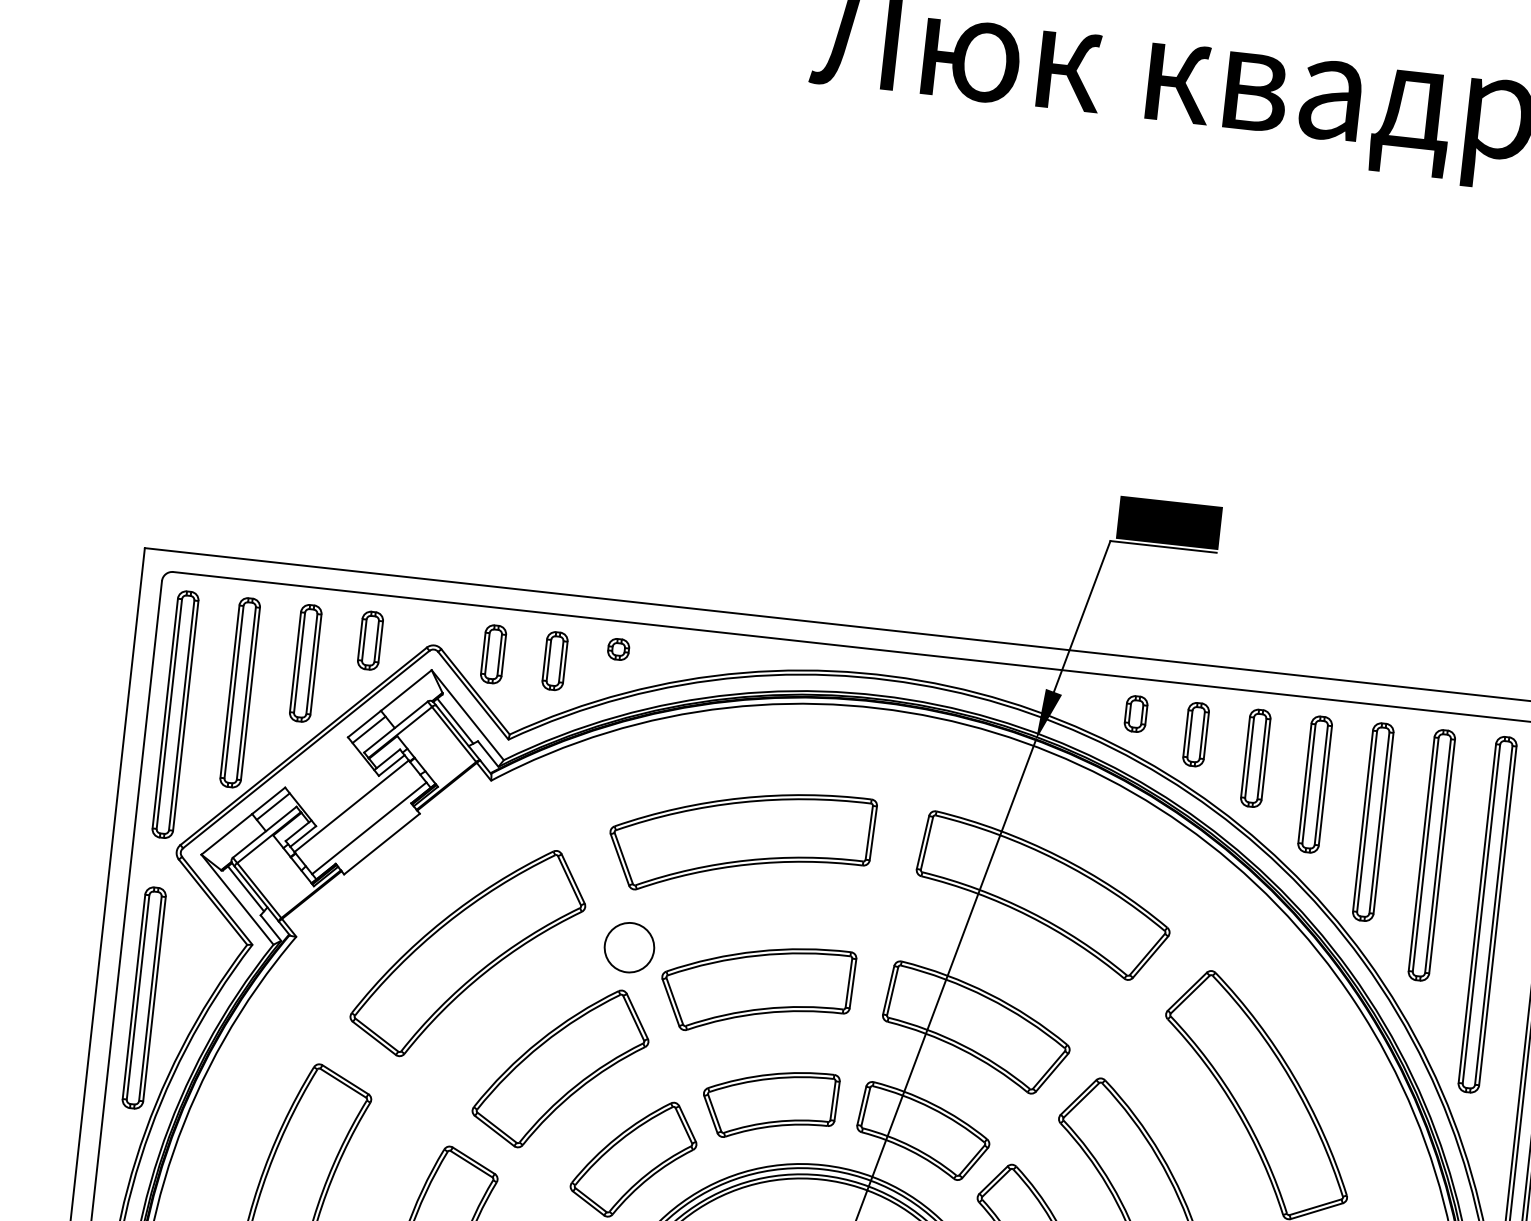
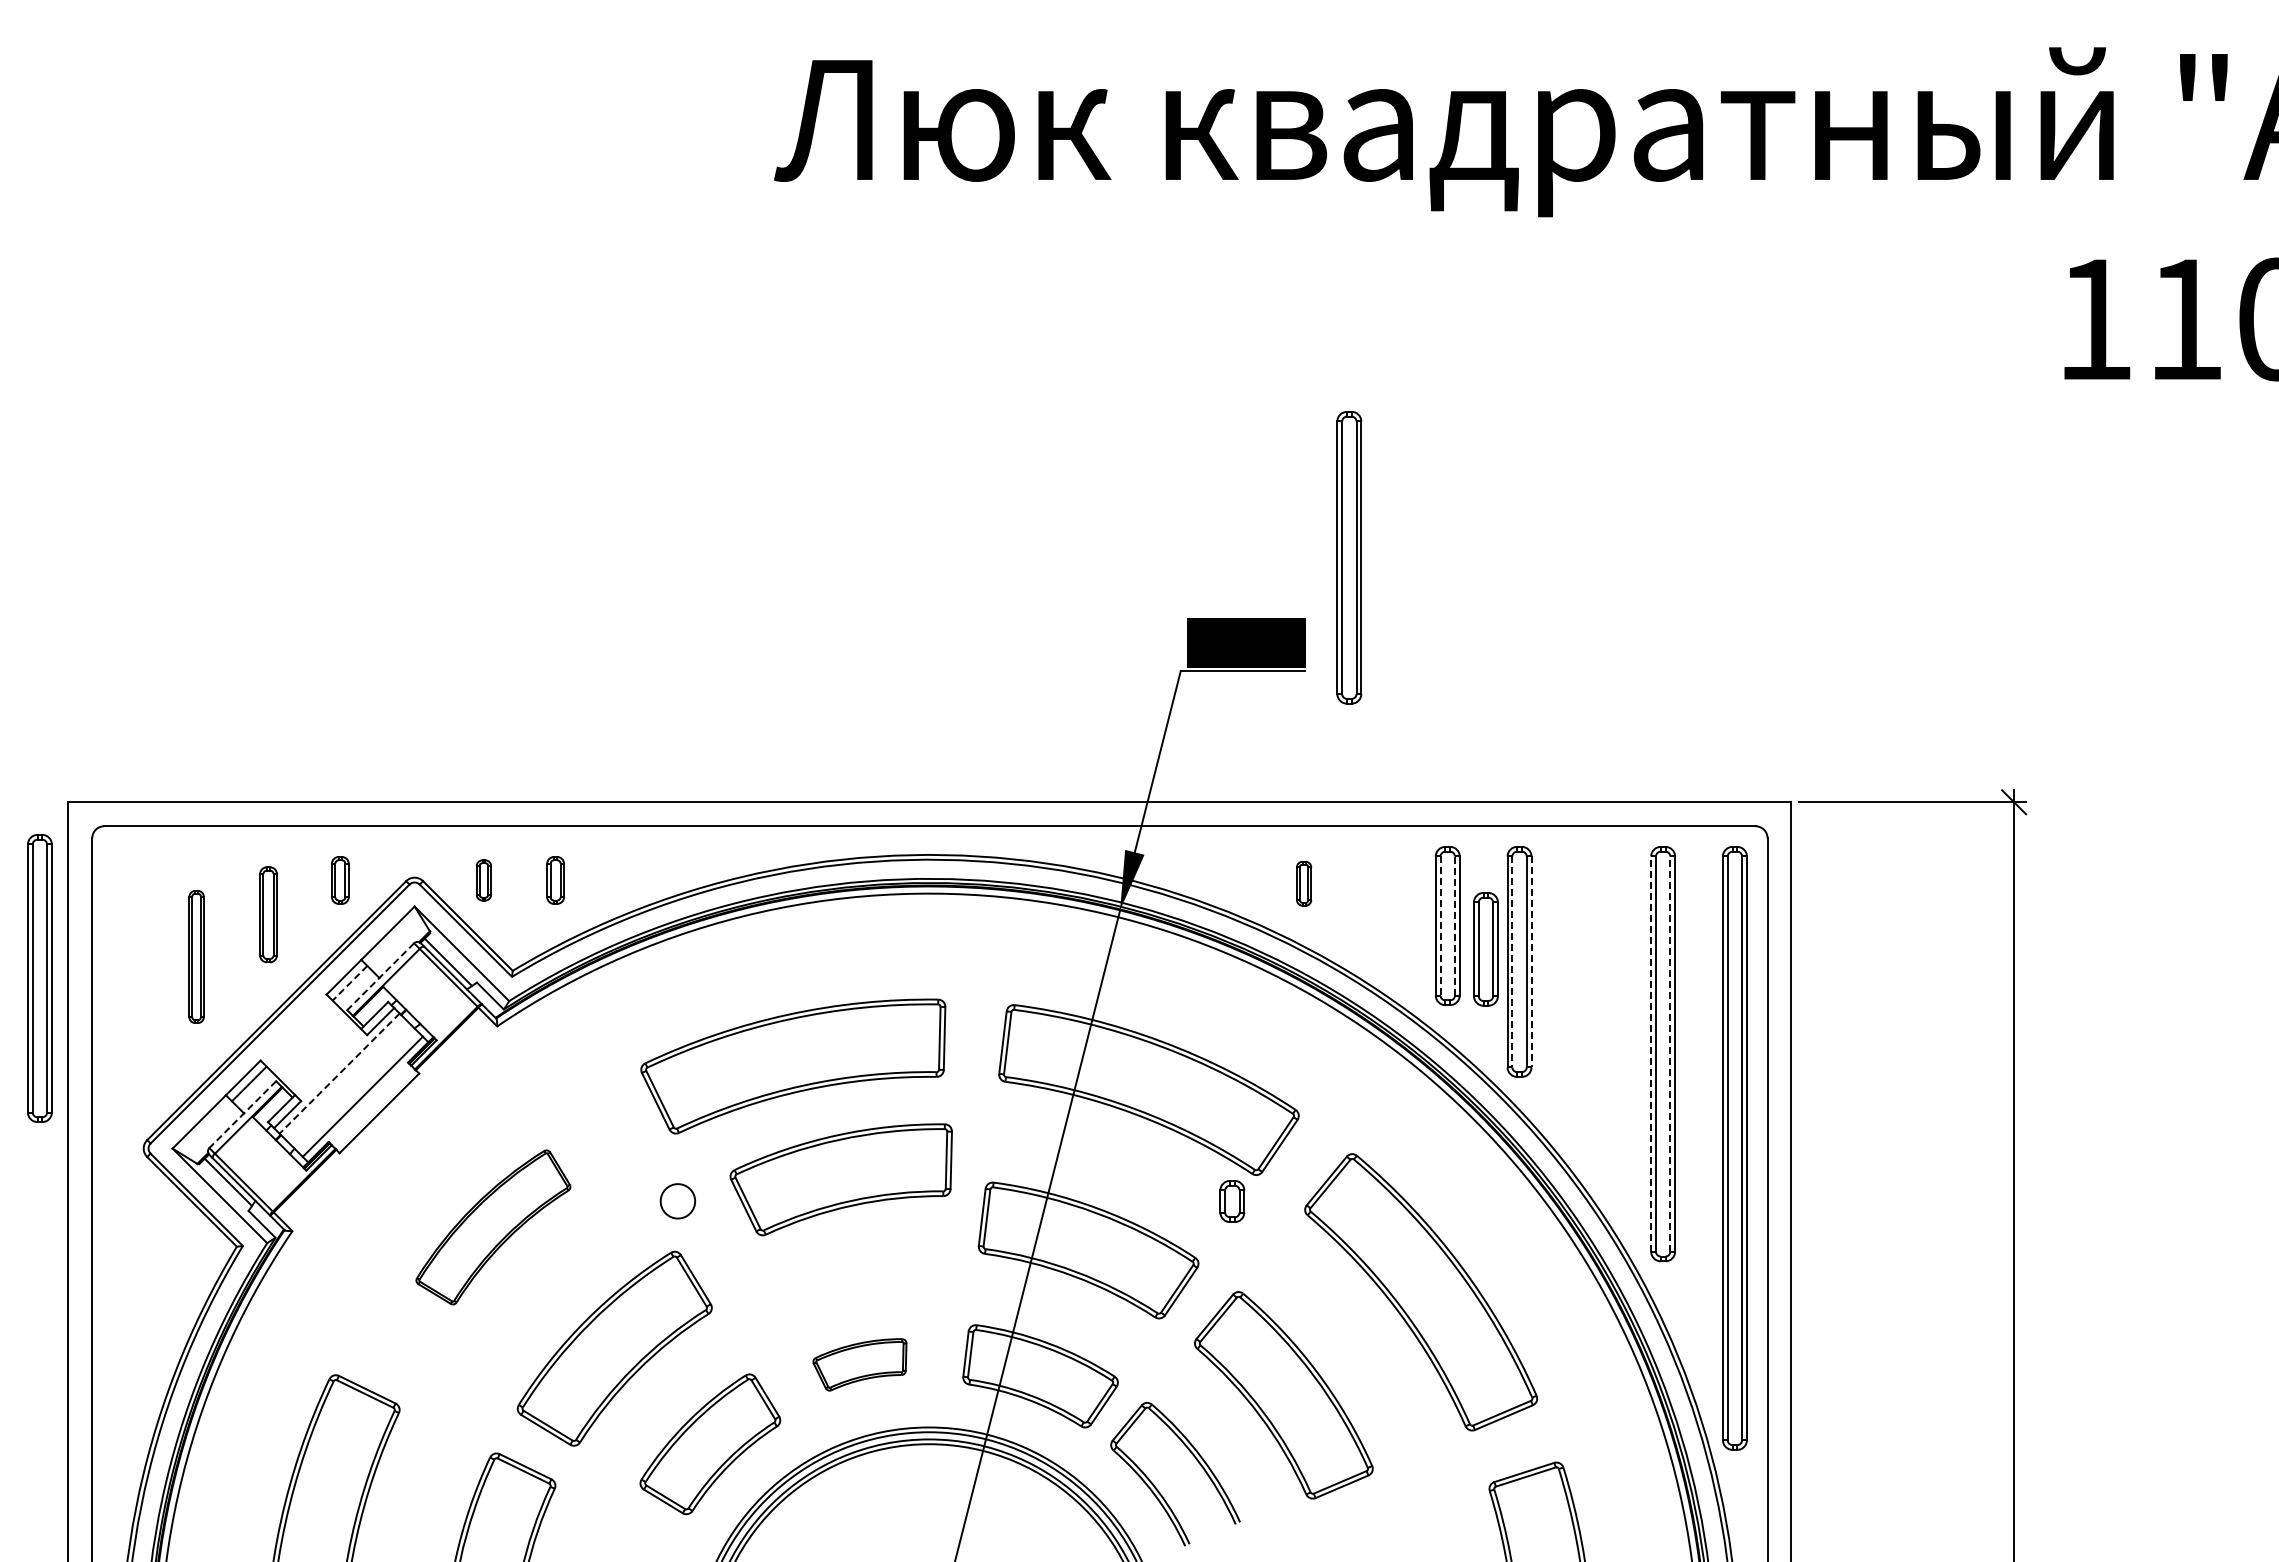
part: (370, 640) -> (340, 880), size x0.7
part: (618, 649) -> (627, 858), removed
part: (493, 654) -> (483, 880), size x0.6
part: (554, 661) -> (555, 880), size x0.7
part: (305, 663) -> (268, 914), size x0.7
part: (240, 692) -> (196, 956), size x0.6
part: (175, 714) -> (39, 978), moved
part: (1136, 714) -> (1232, 1201), moved
line: (395, 727) -> (380, 977), solid -> dashed
line: (369, 730) -> (350, 983), solid -> dashed
part: (1195, 734) -> (1303, 883), size x0.6
part: (1255, 758) -> (1485, 949), moved
line: (1308, 784) -> (1440, 926), solid -> dashed
line: (1320, 785) -> (1454, 926), solid -> dashed
line: (351, 806) -> (339, 1073), solid -> dashed
line: (1367, 821) -> (1512, 962), solid -> dashed
line: (1383, 823) -> (1531, 962), solid -> dashed
line: (264, 832) -> (242, 1115), solid -> dashed
part: (1432, 855) -> (1349, 557), moved
line: (1477, 913) -> (1651, 1054), solid -> dashed
line: (1493, 915) -> (1670, 1054), solid -> dashed
circle: (629, 947) -> (677, 1201), size x0.6
part: (468, 952) -> (493, 1227), size x0.6
part: (756, 989) -> (840, 1179), moved
part: (143, 997) -> (124, 1320), removed
part: (769, 1104) -> (859, 1364), size x0.6

